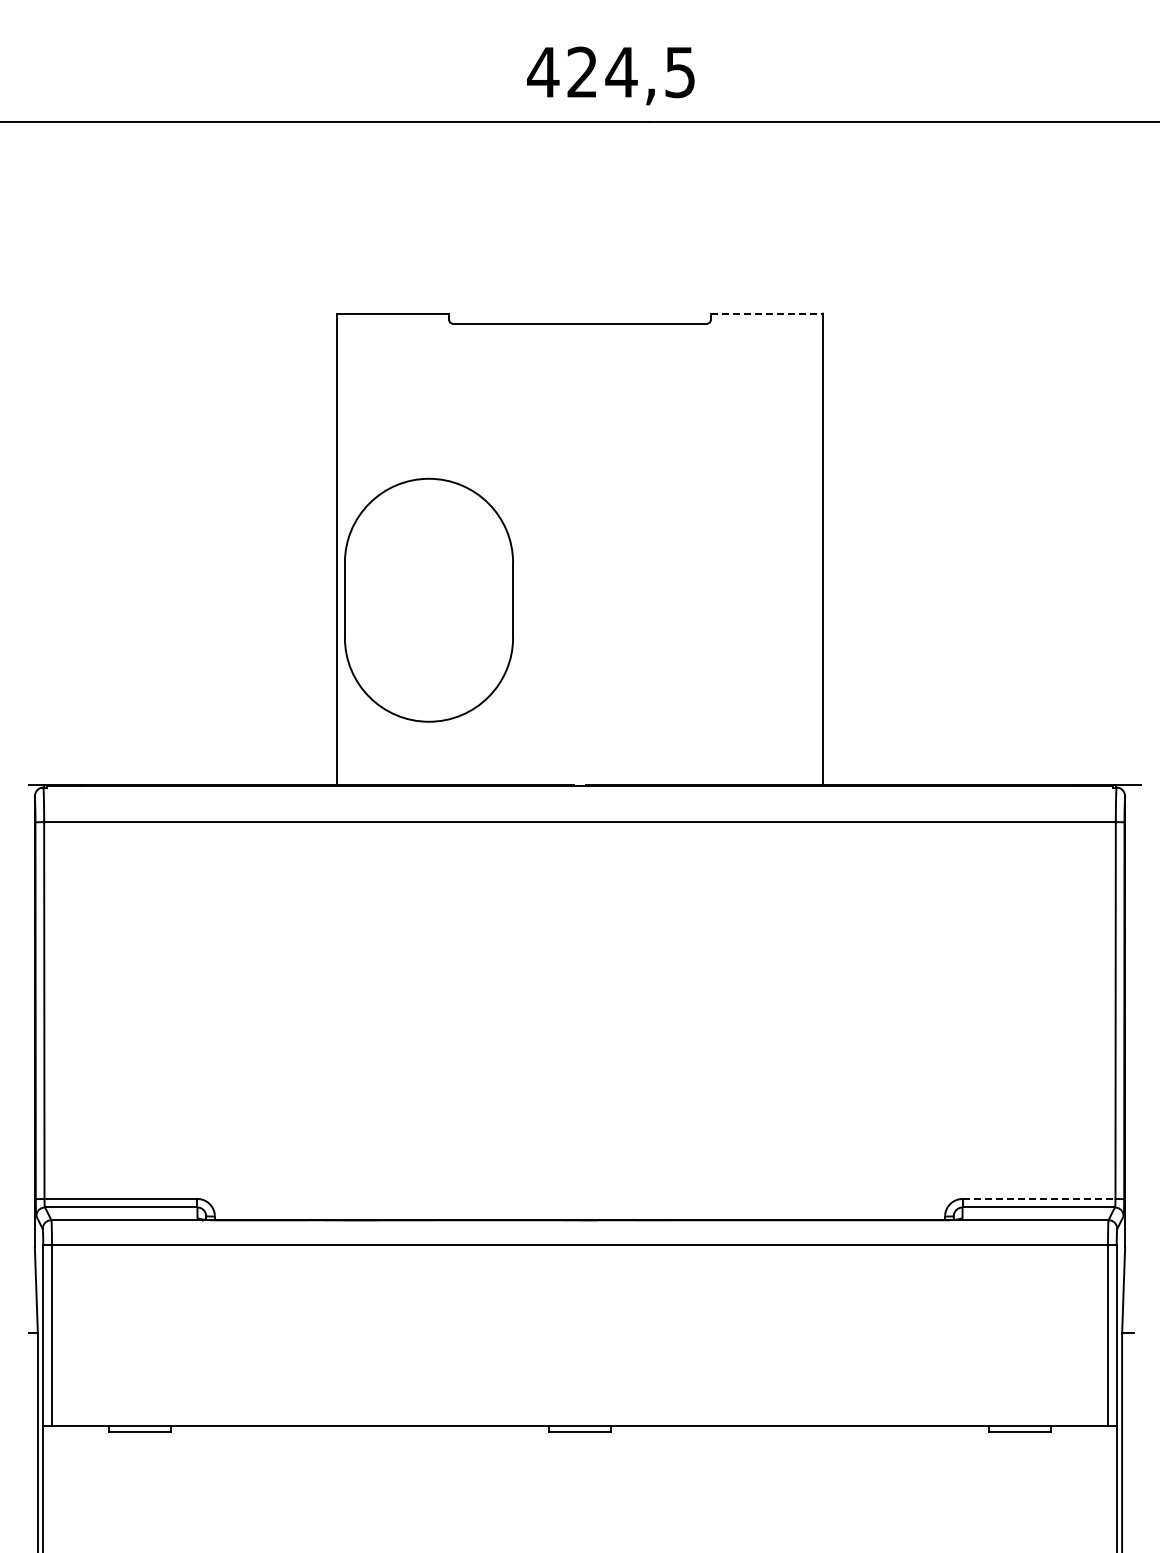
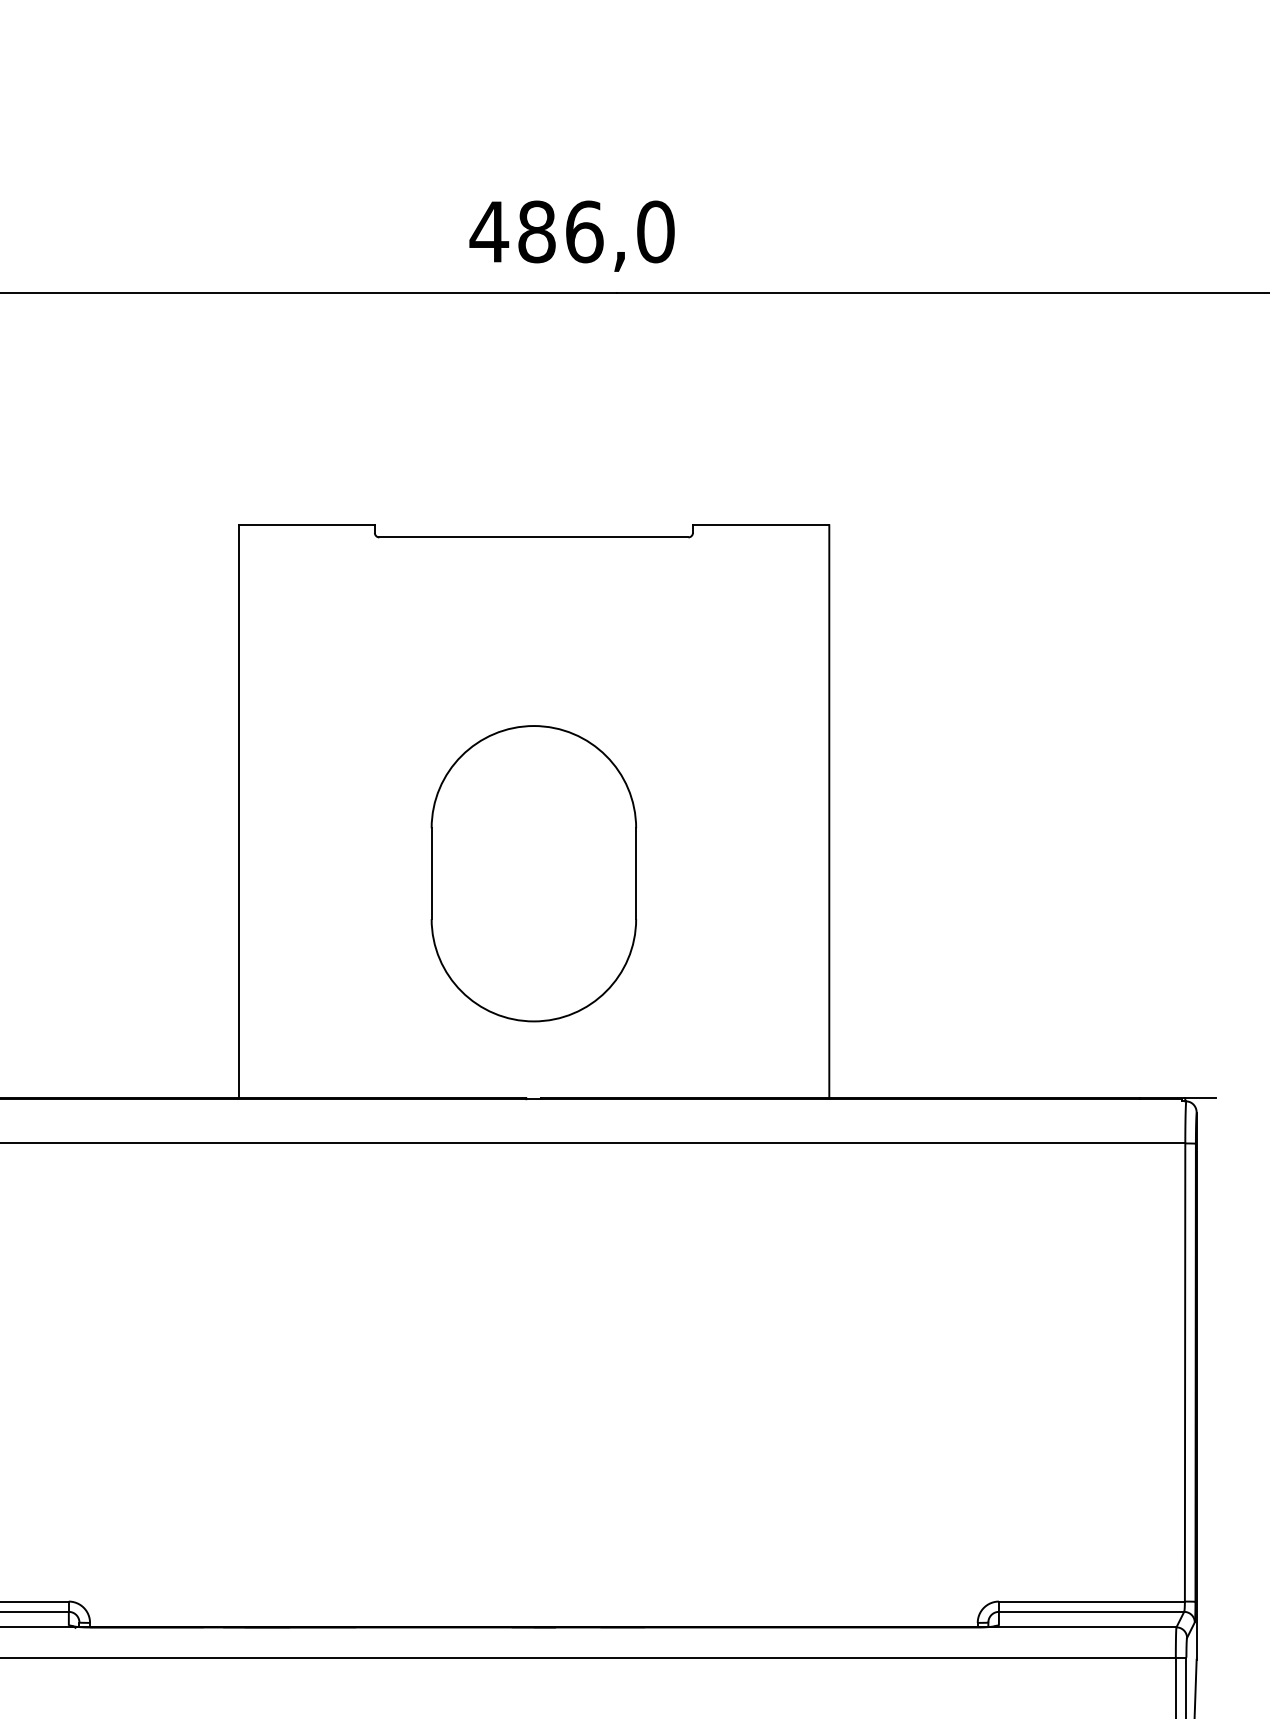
text: (631, 72) -> (596, 232), 424,5 -> 486,0
line: (767, 313) -> (761, 525), dashed -> solid
part: (428, 599) -> (533, 872), moved
line: (1039, 1199) -> (1092, 1602), dashed -> solid

